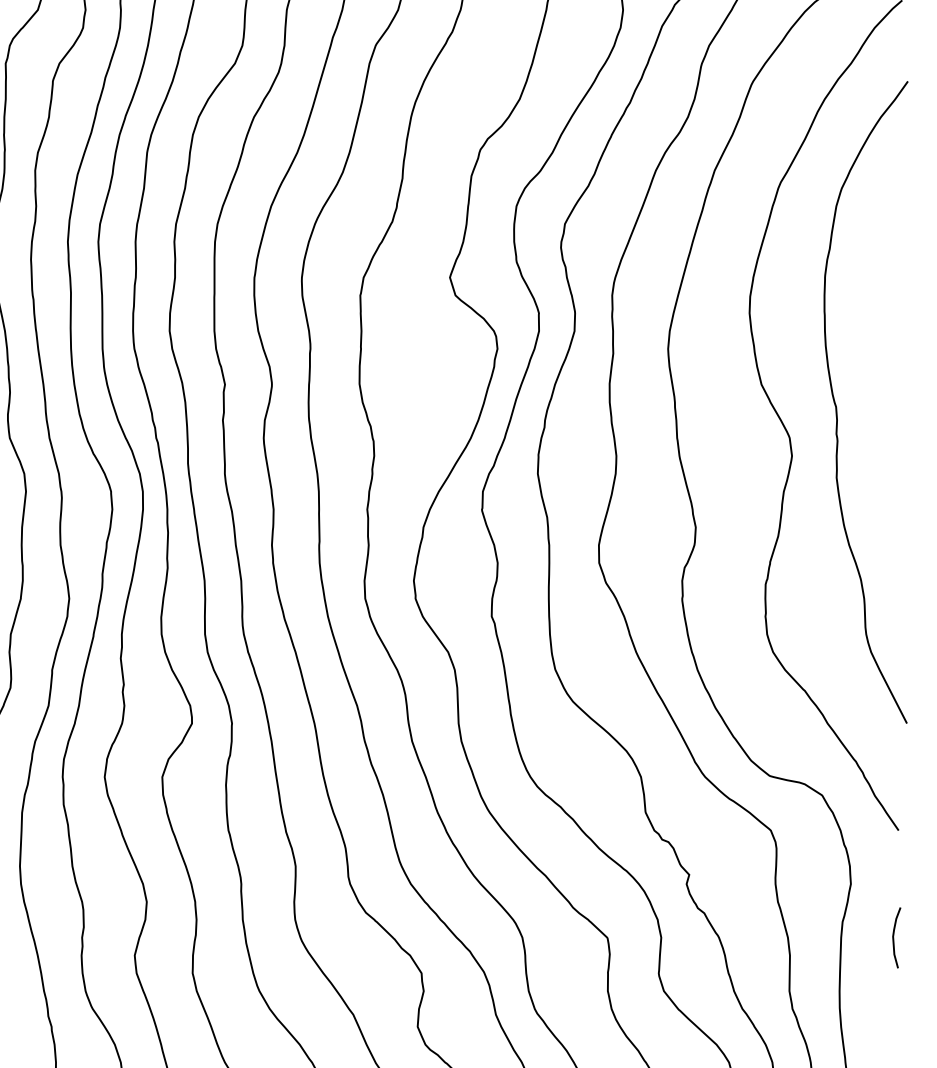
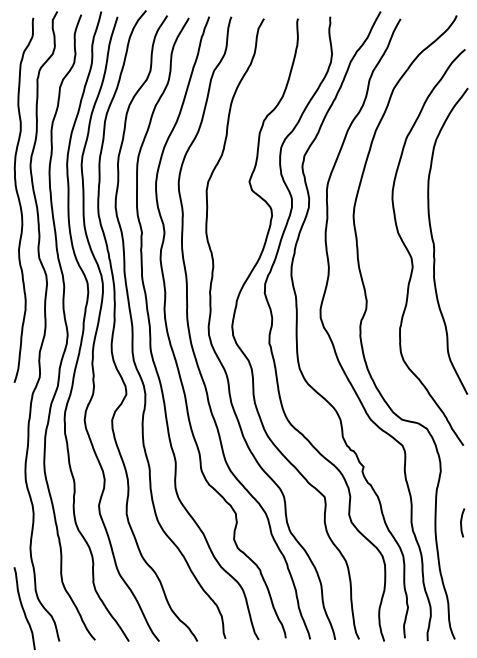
curve: (894, 936) -> (461, 522), moved

